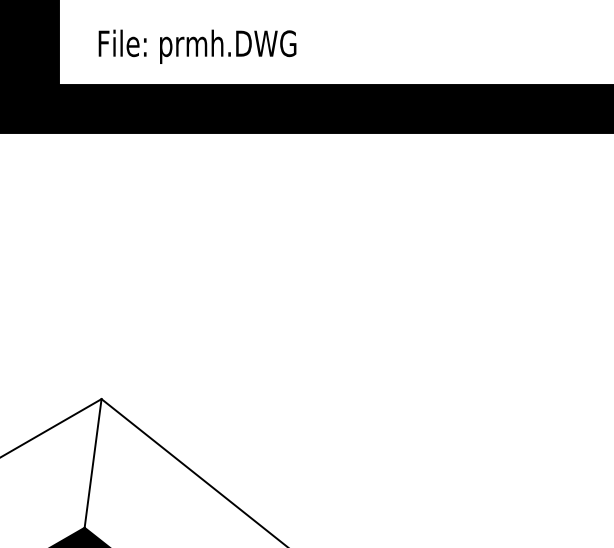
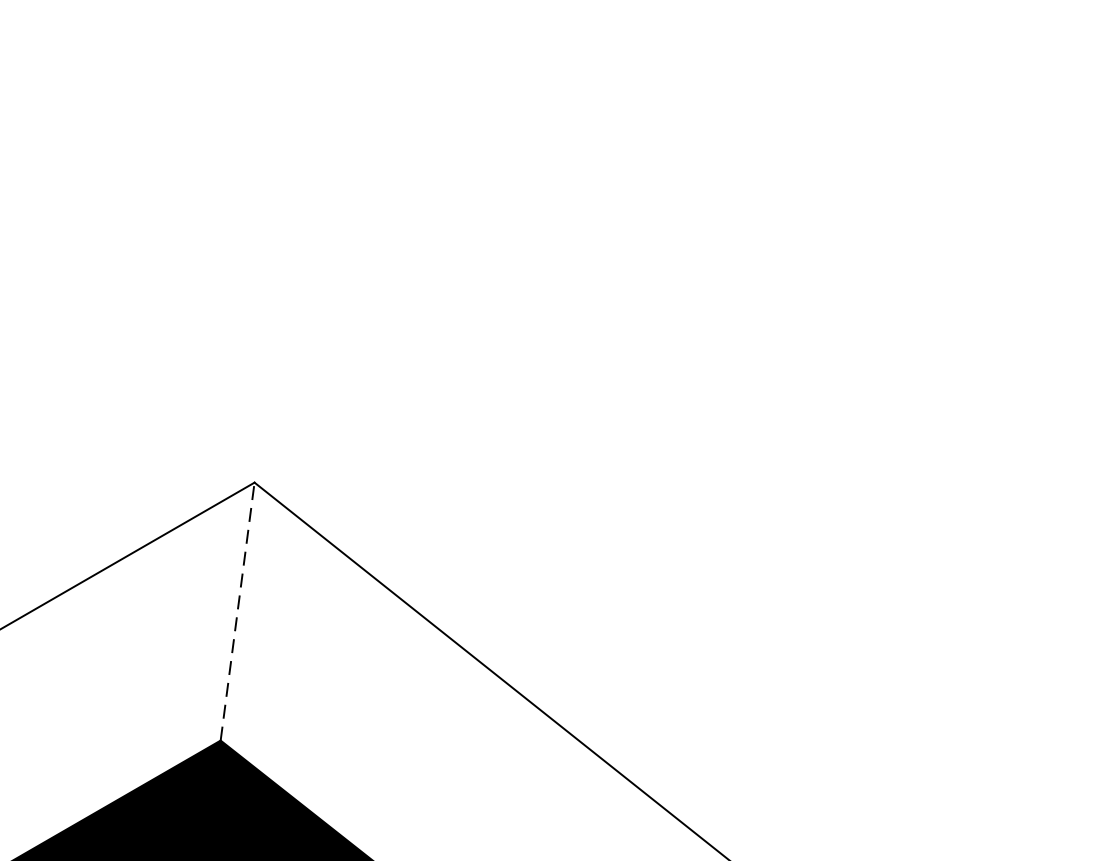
line: (93, 463) -> (238, 611), solid -> dashed

